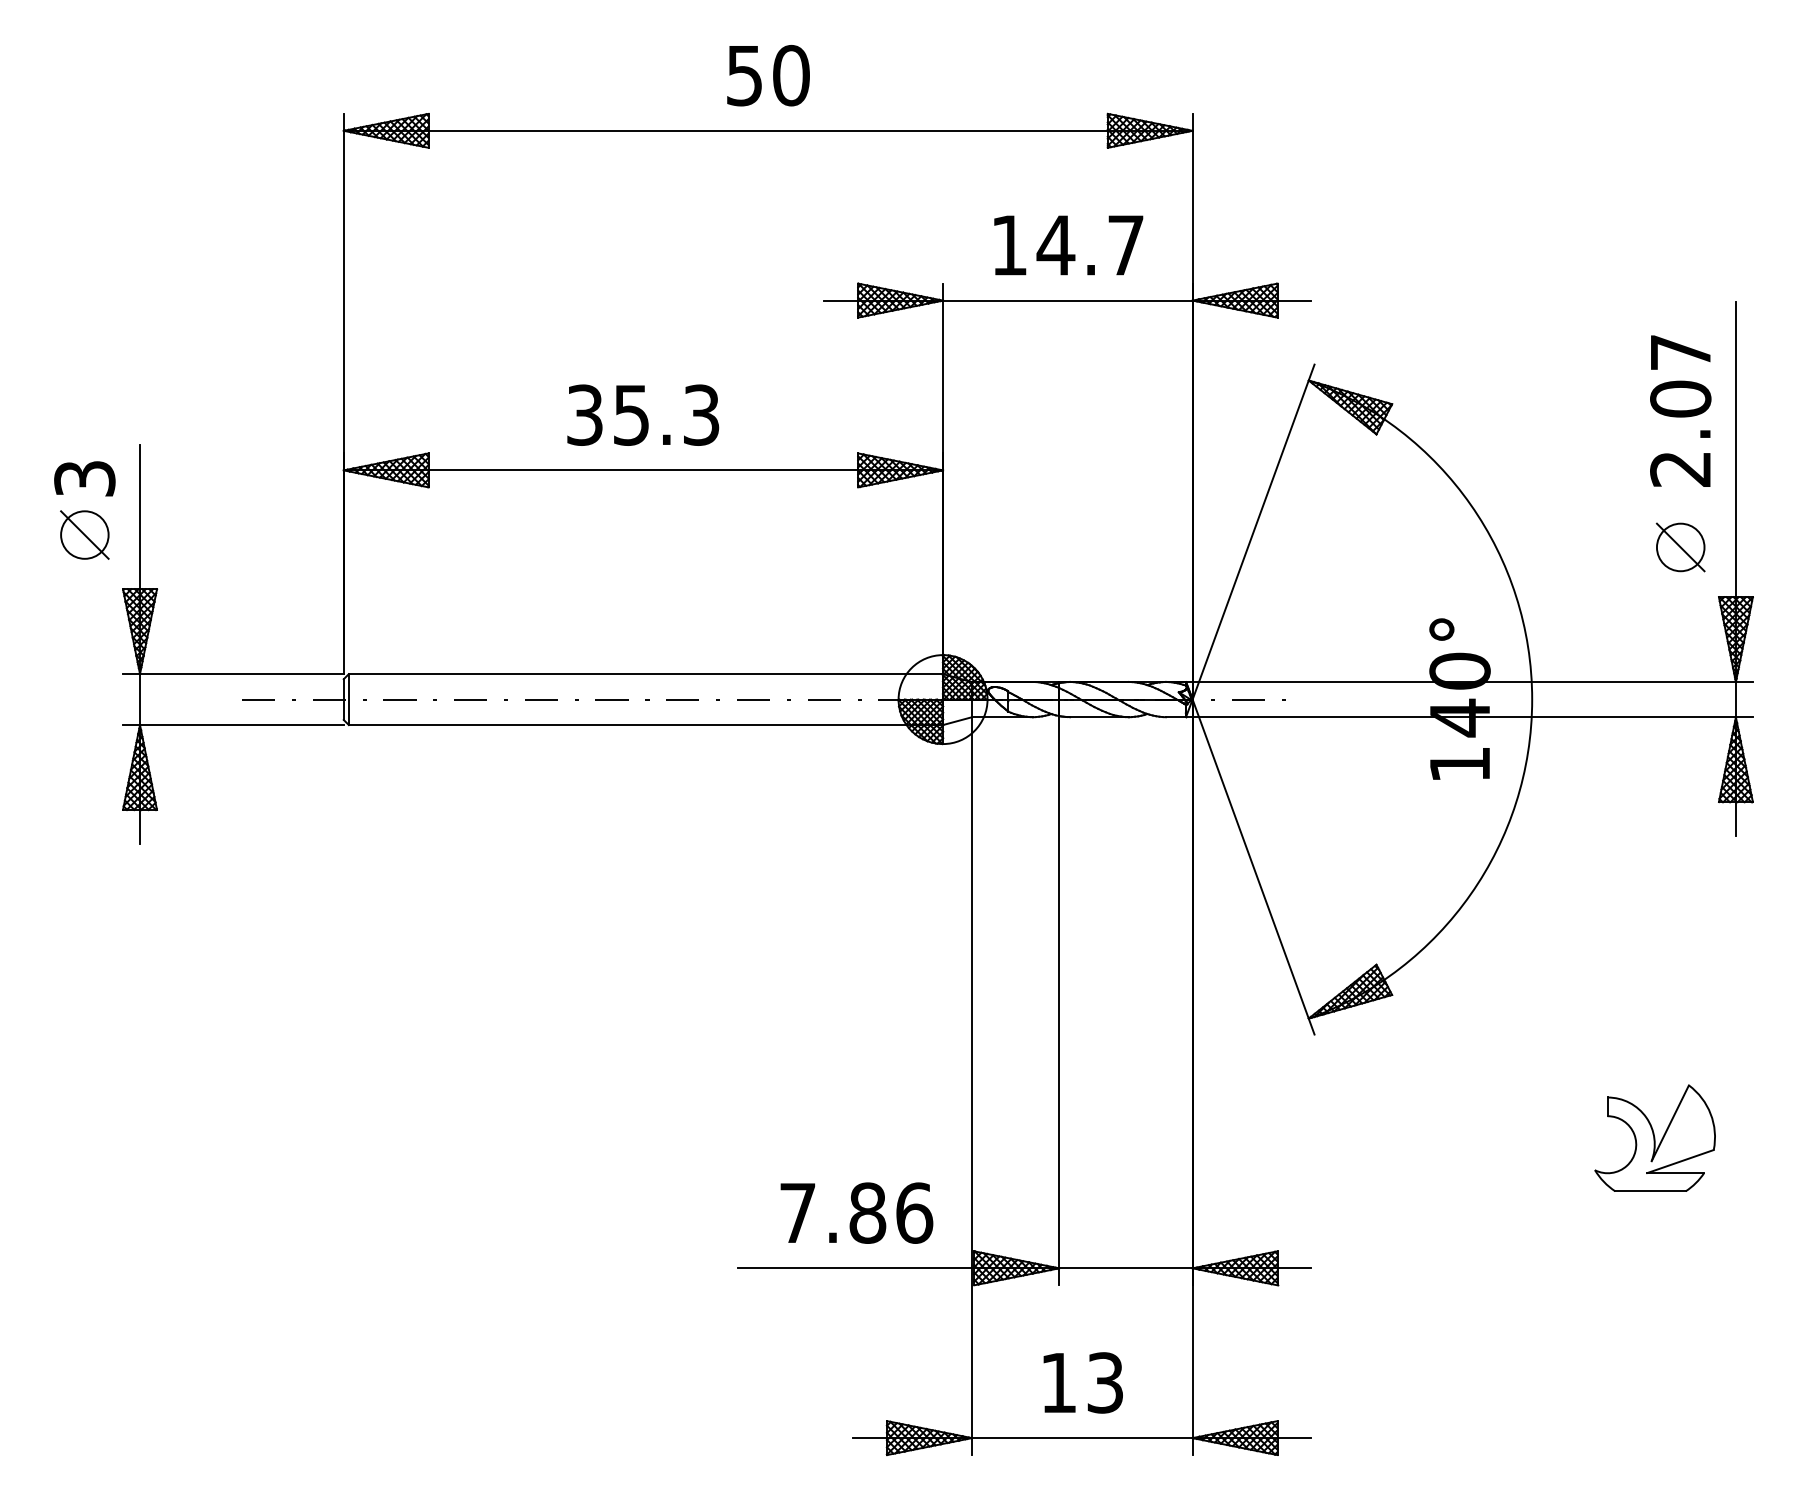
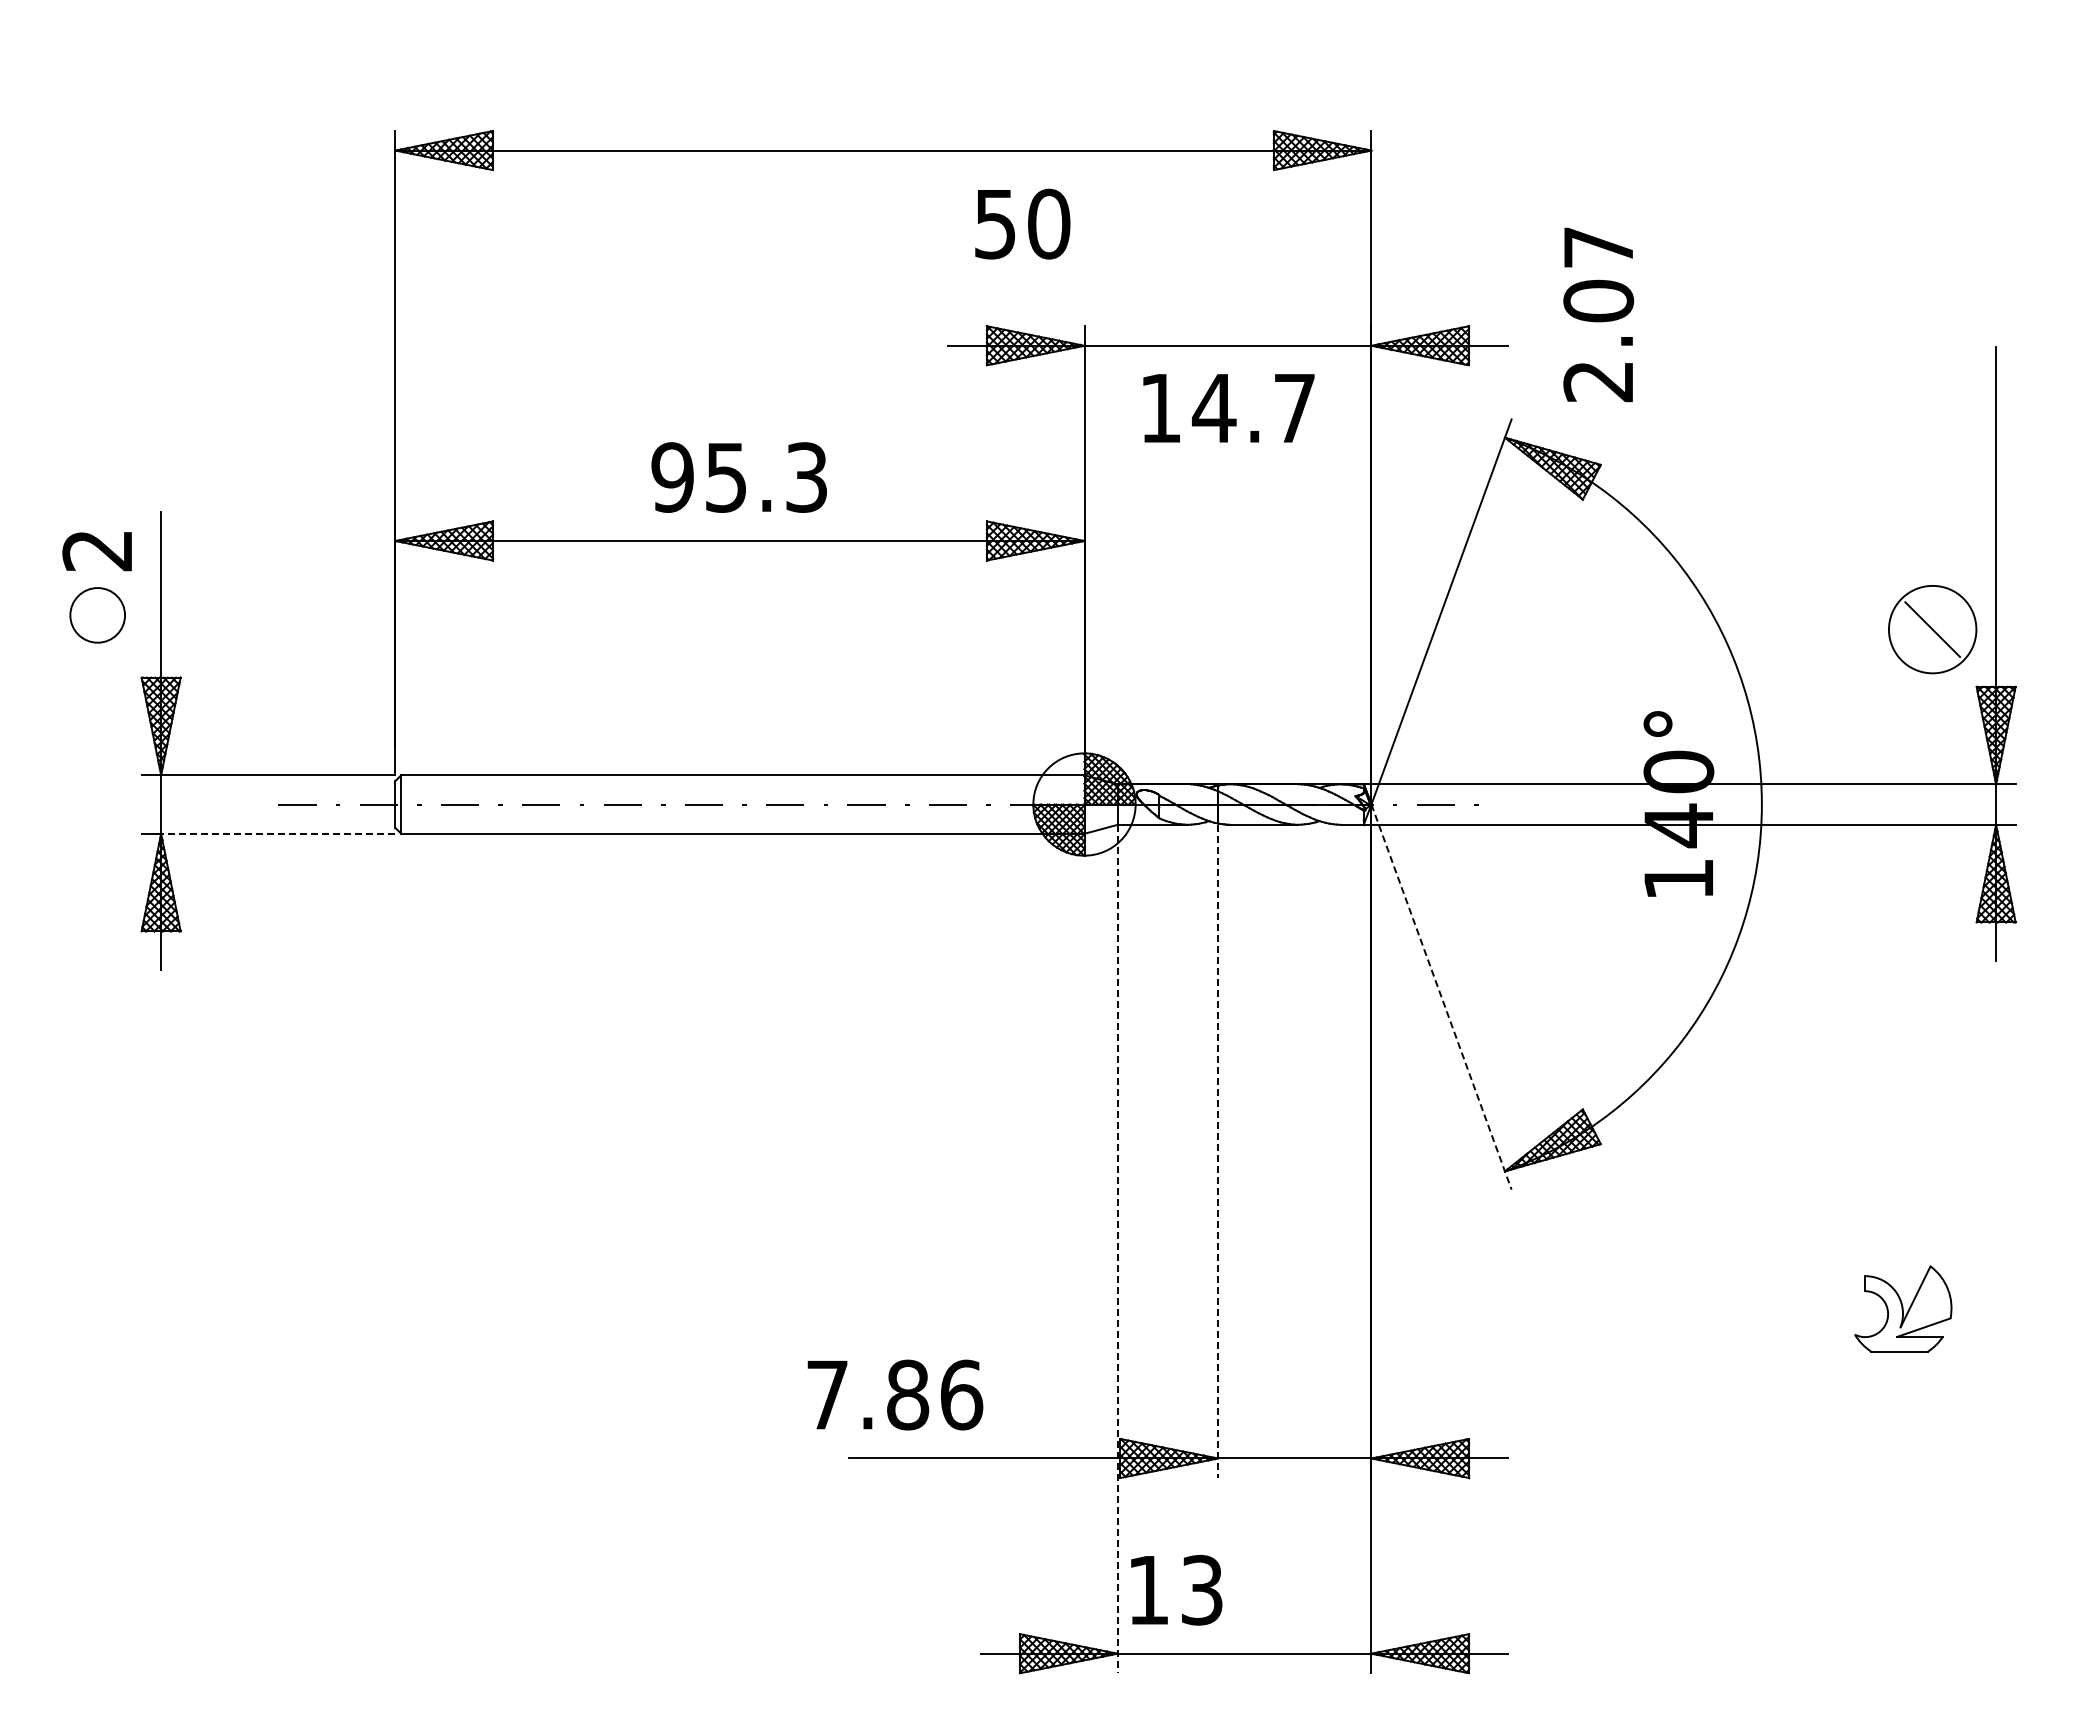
text: (768, 75) -> (1022, 223), moved
text: (1068, 245) -> (1228, 408), moved
text: (1680, 410) -> (1598, 314), moved
text: (584, 415) -> (672, 477), 35.3 -> 95.3
text: (84, 478) -> (97, 550), 3 -> 2
line: (84, 535) -> (97, 615), removed
circle: (1680, 547) -> (1932, 629), size x1.6
line: (241, 724) -> (277, 833), solid -> dashed
line: (1253, 867) -> (1441, 997), solid -> dashed
line: (1059, 1001) -> (1218, 1151), solid -> dashed
line: (971, 1086) -> (1117, 1249), solid -> dashed
part: (1655, 1137) -> (1903, 1308), size x0.7
text: (856, 1212) -> (895, 1394), moved
text: (1083, 1382) -> (1176, 1589), moved

